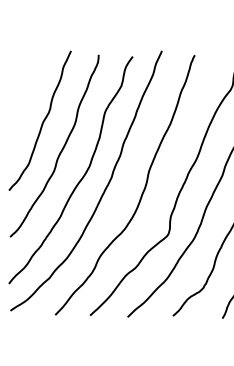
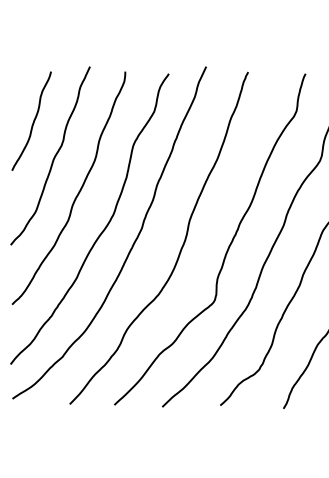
curve: (26, 93) -> (33, 120), added

